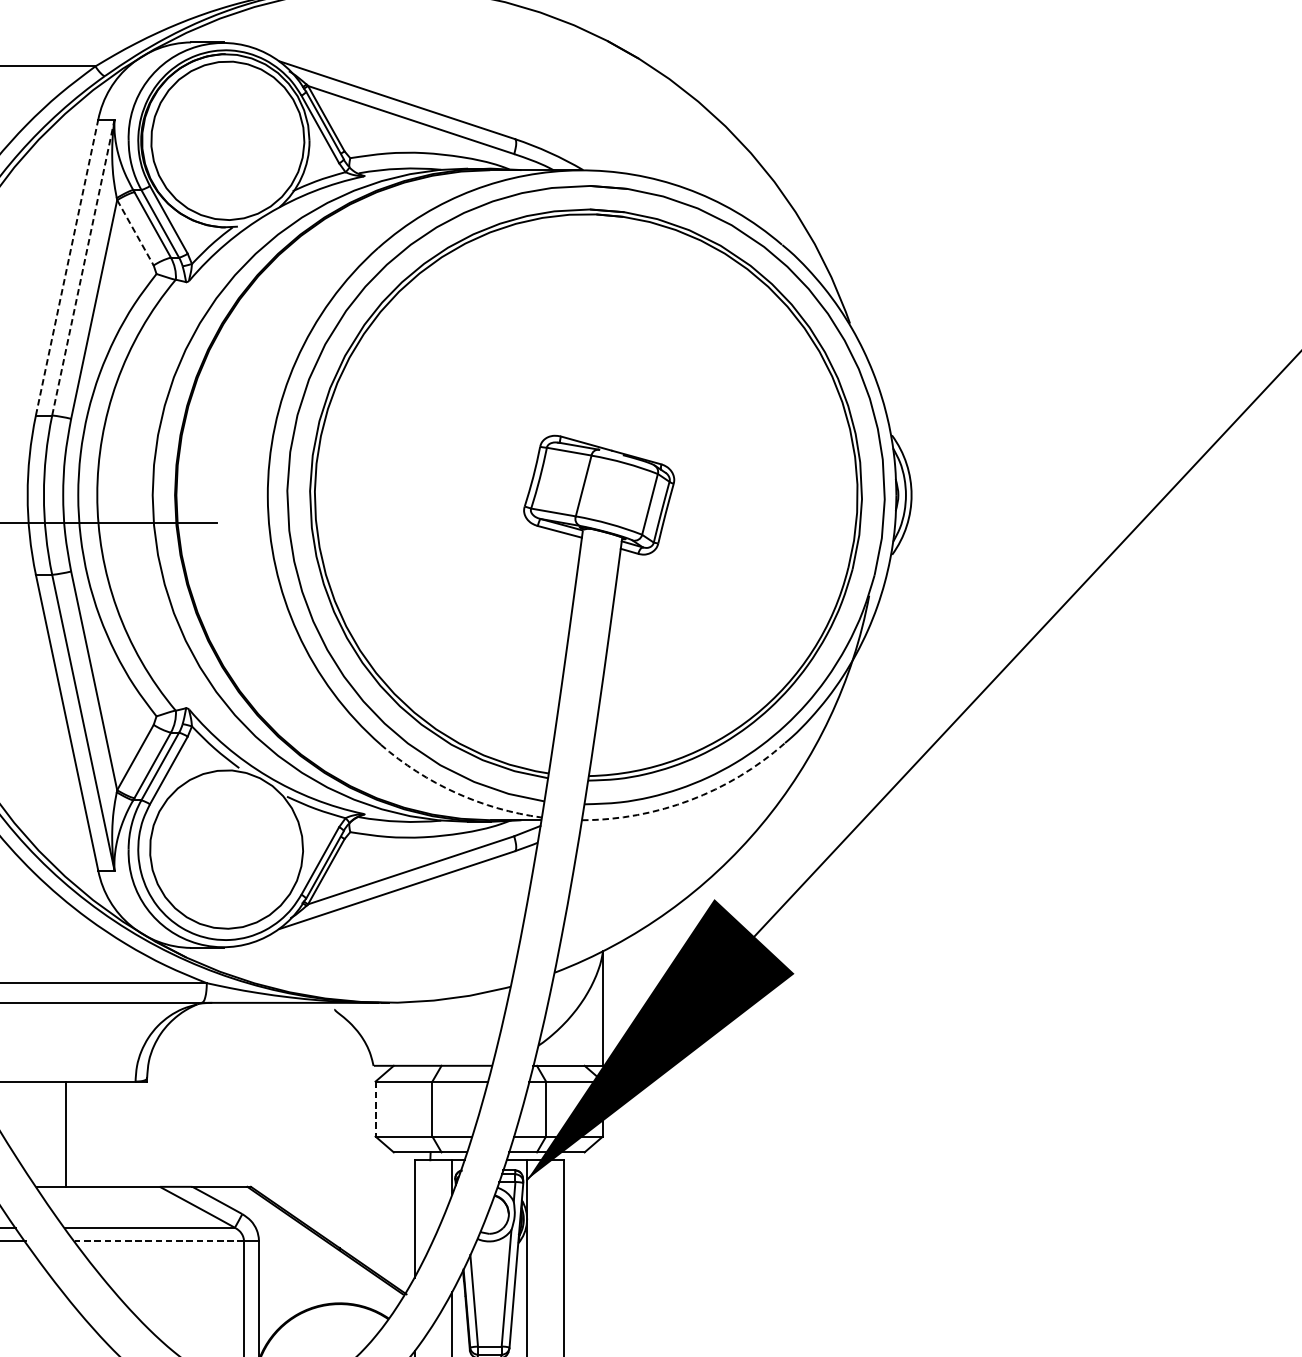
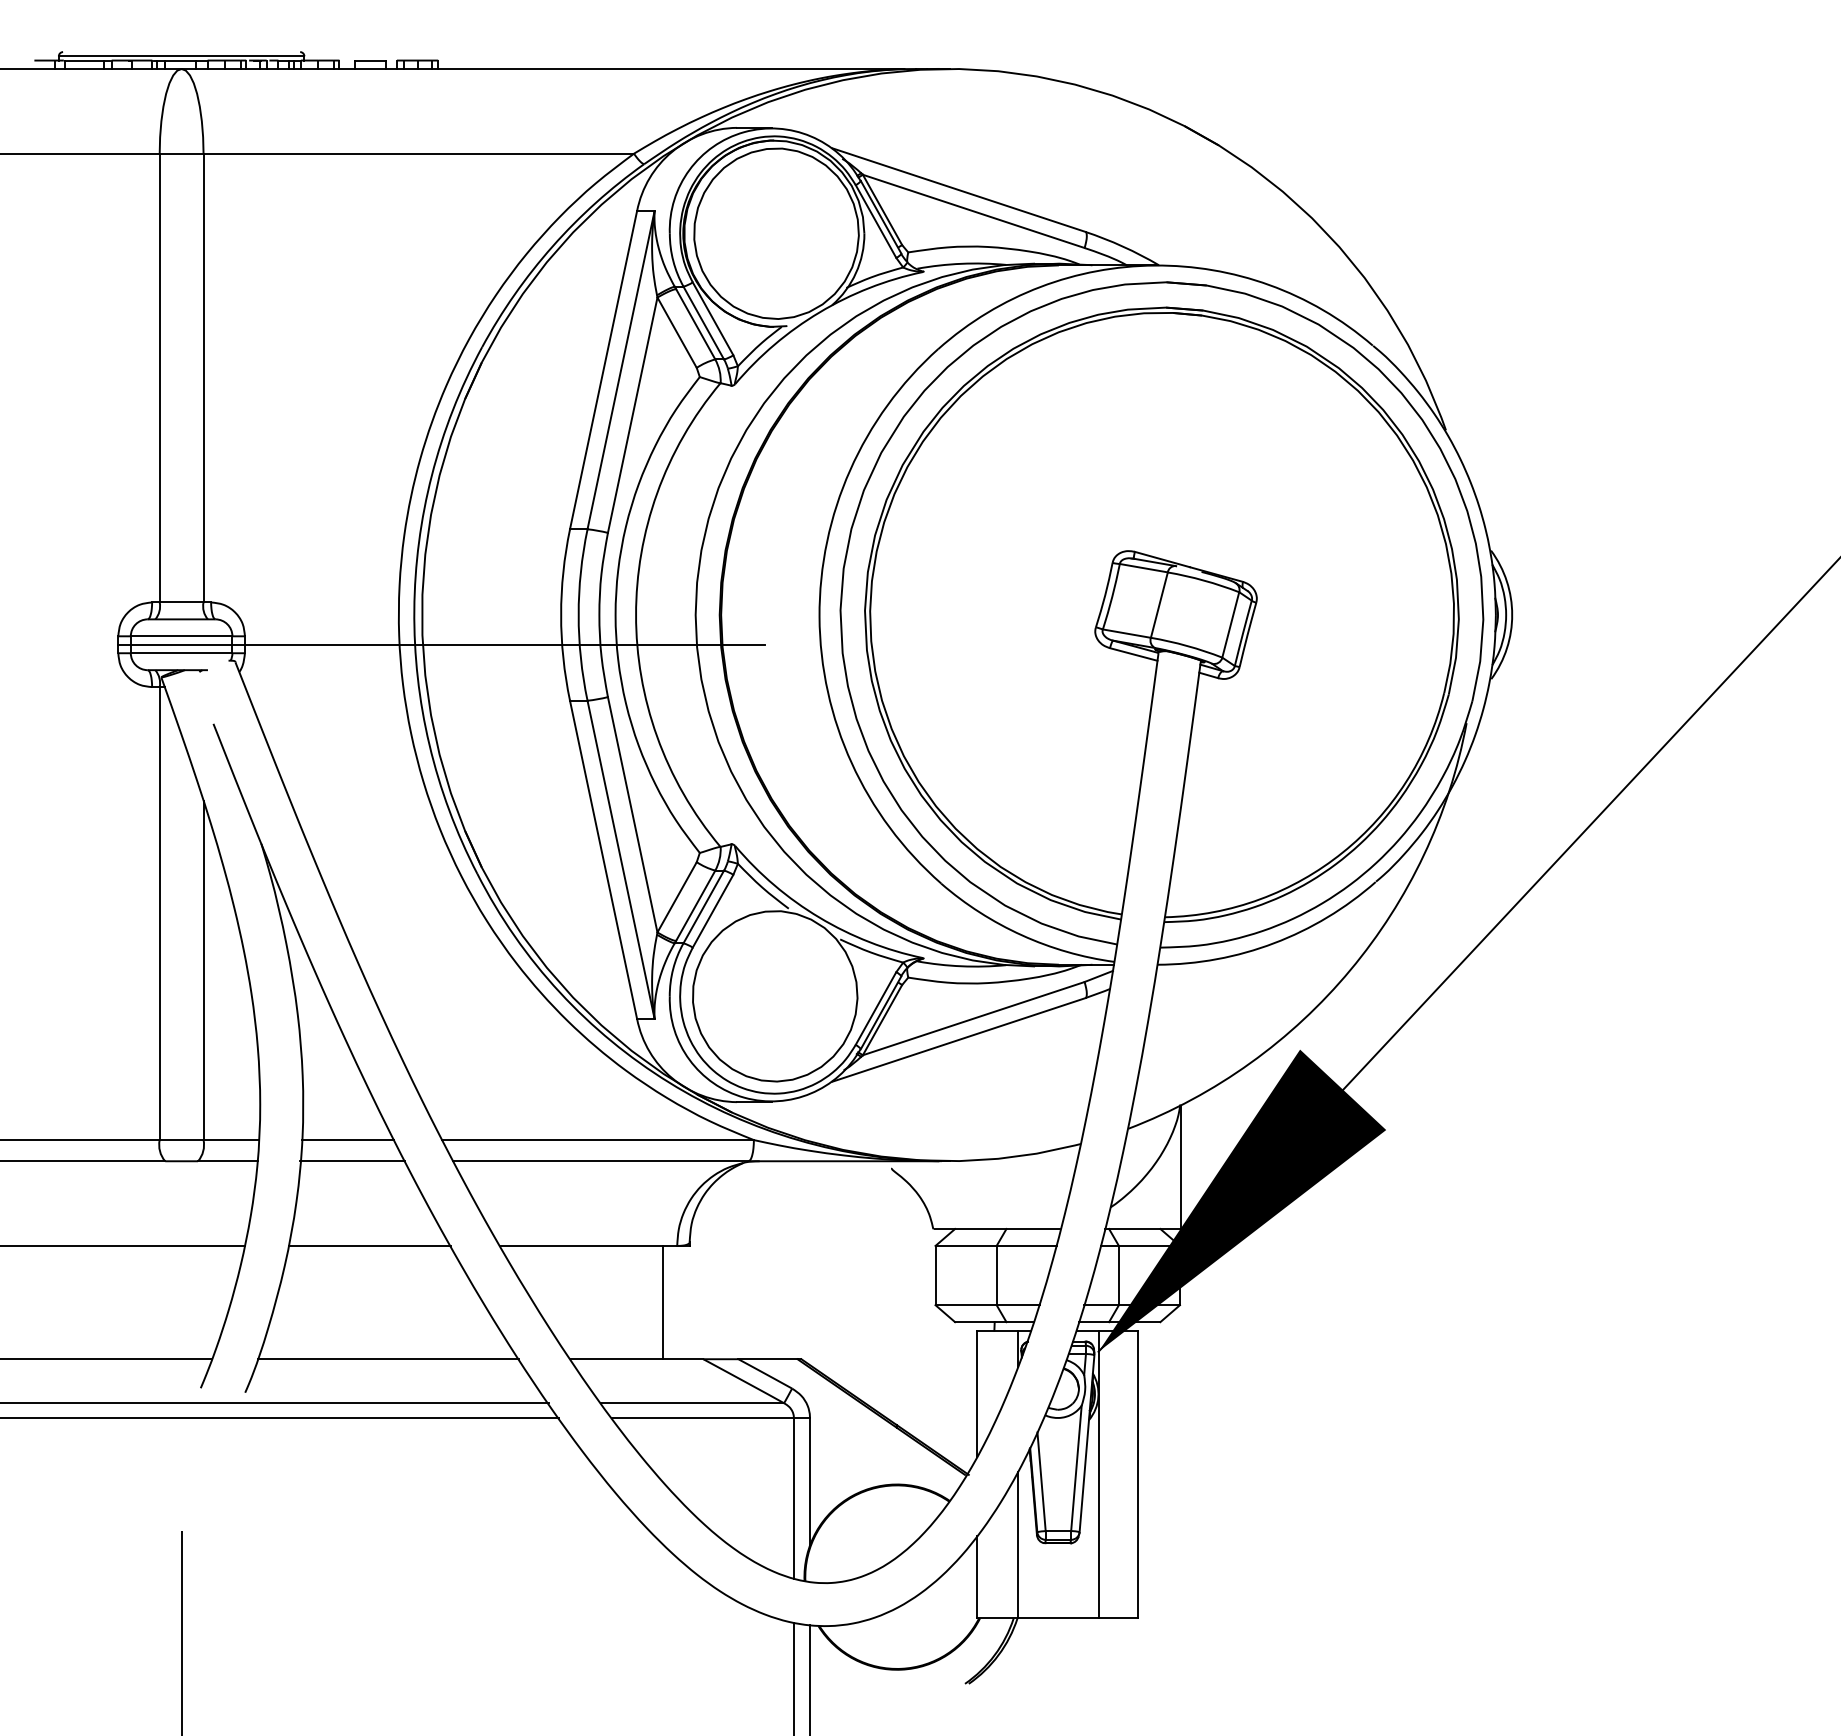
line: (135, 233) -> (677, 333), dashed -> solid
line: (67, 267) -> (603, 370), dashed -> solid
line: (83, 267) -> (621, 370), dashed -> solid
arc: (456, 793) -> (1022, 935), dashed -> solid
arc: (690, 800) -> (1274, 943), dashed -> solid
line: (375, 1109) -> (935, 1275), dashed -> solid
line: (65, 1134) -> (662, 1302), moved
line: (159, 1241) -> (702, 1417), dashed -> solid

